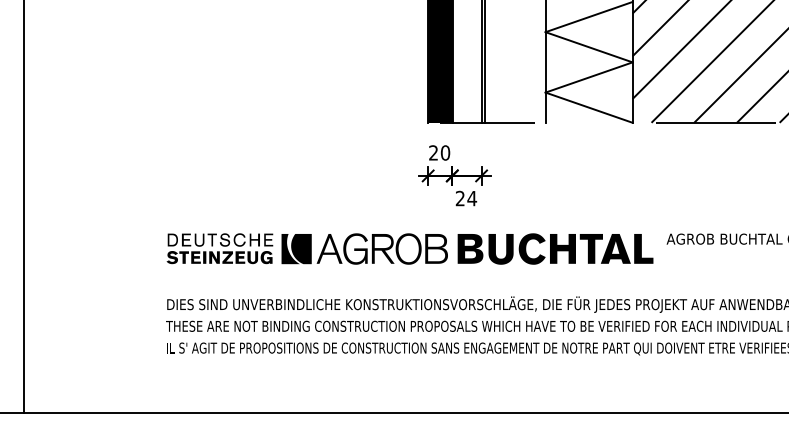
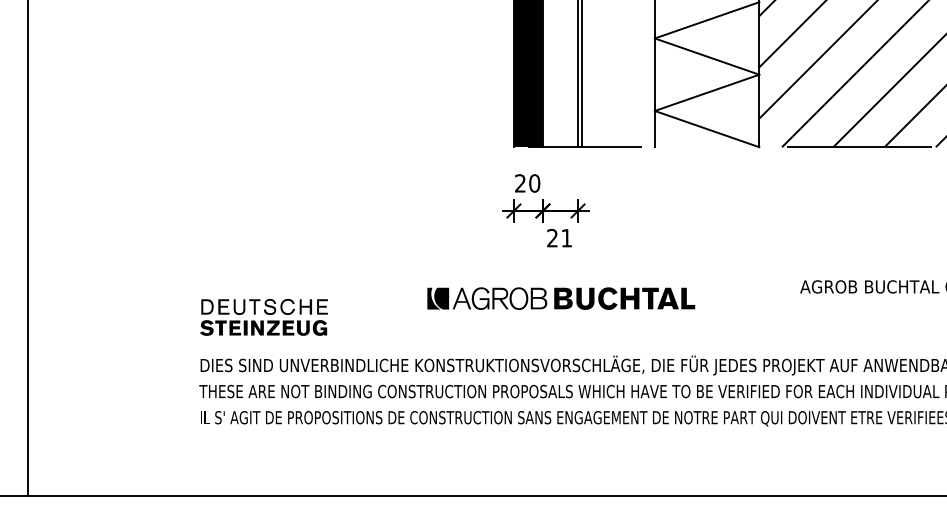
text: (471, 198) -> (566, 238), 24 -> 21
part: (219, 248) -> (263, 317), moved
part: (467, 248) -> (561, 298), size x0.6

